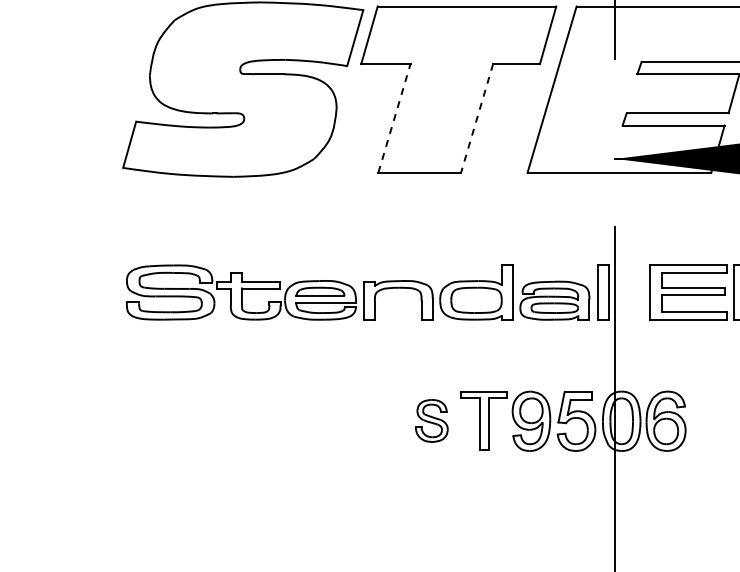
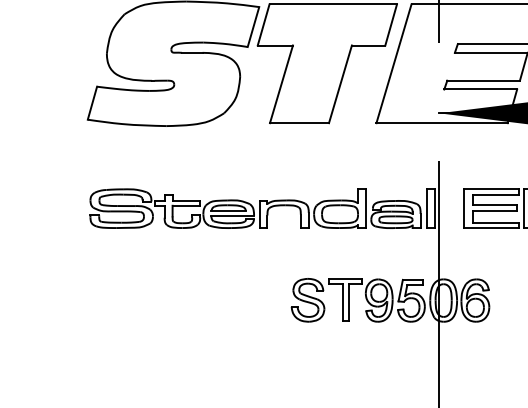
line: (394, 118) -> (281, 84), dashed -> solid
line: (477, 118) -> (340, 84), dashed -> solid
part: (431, 420) -> (307, 300), size x1.43

